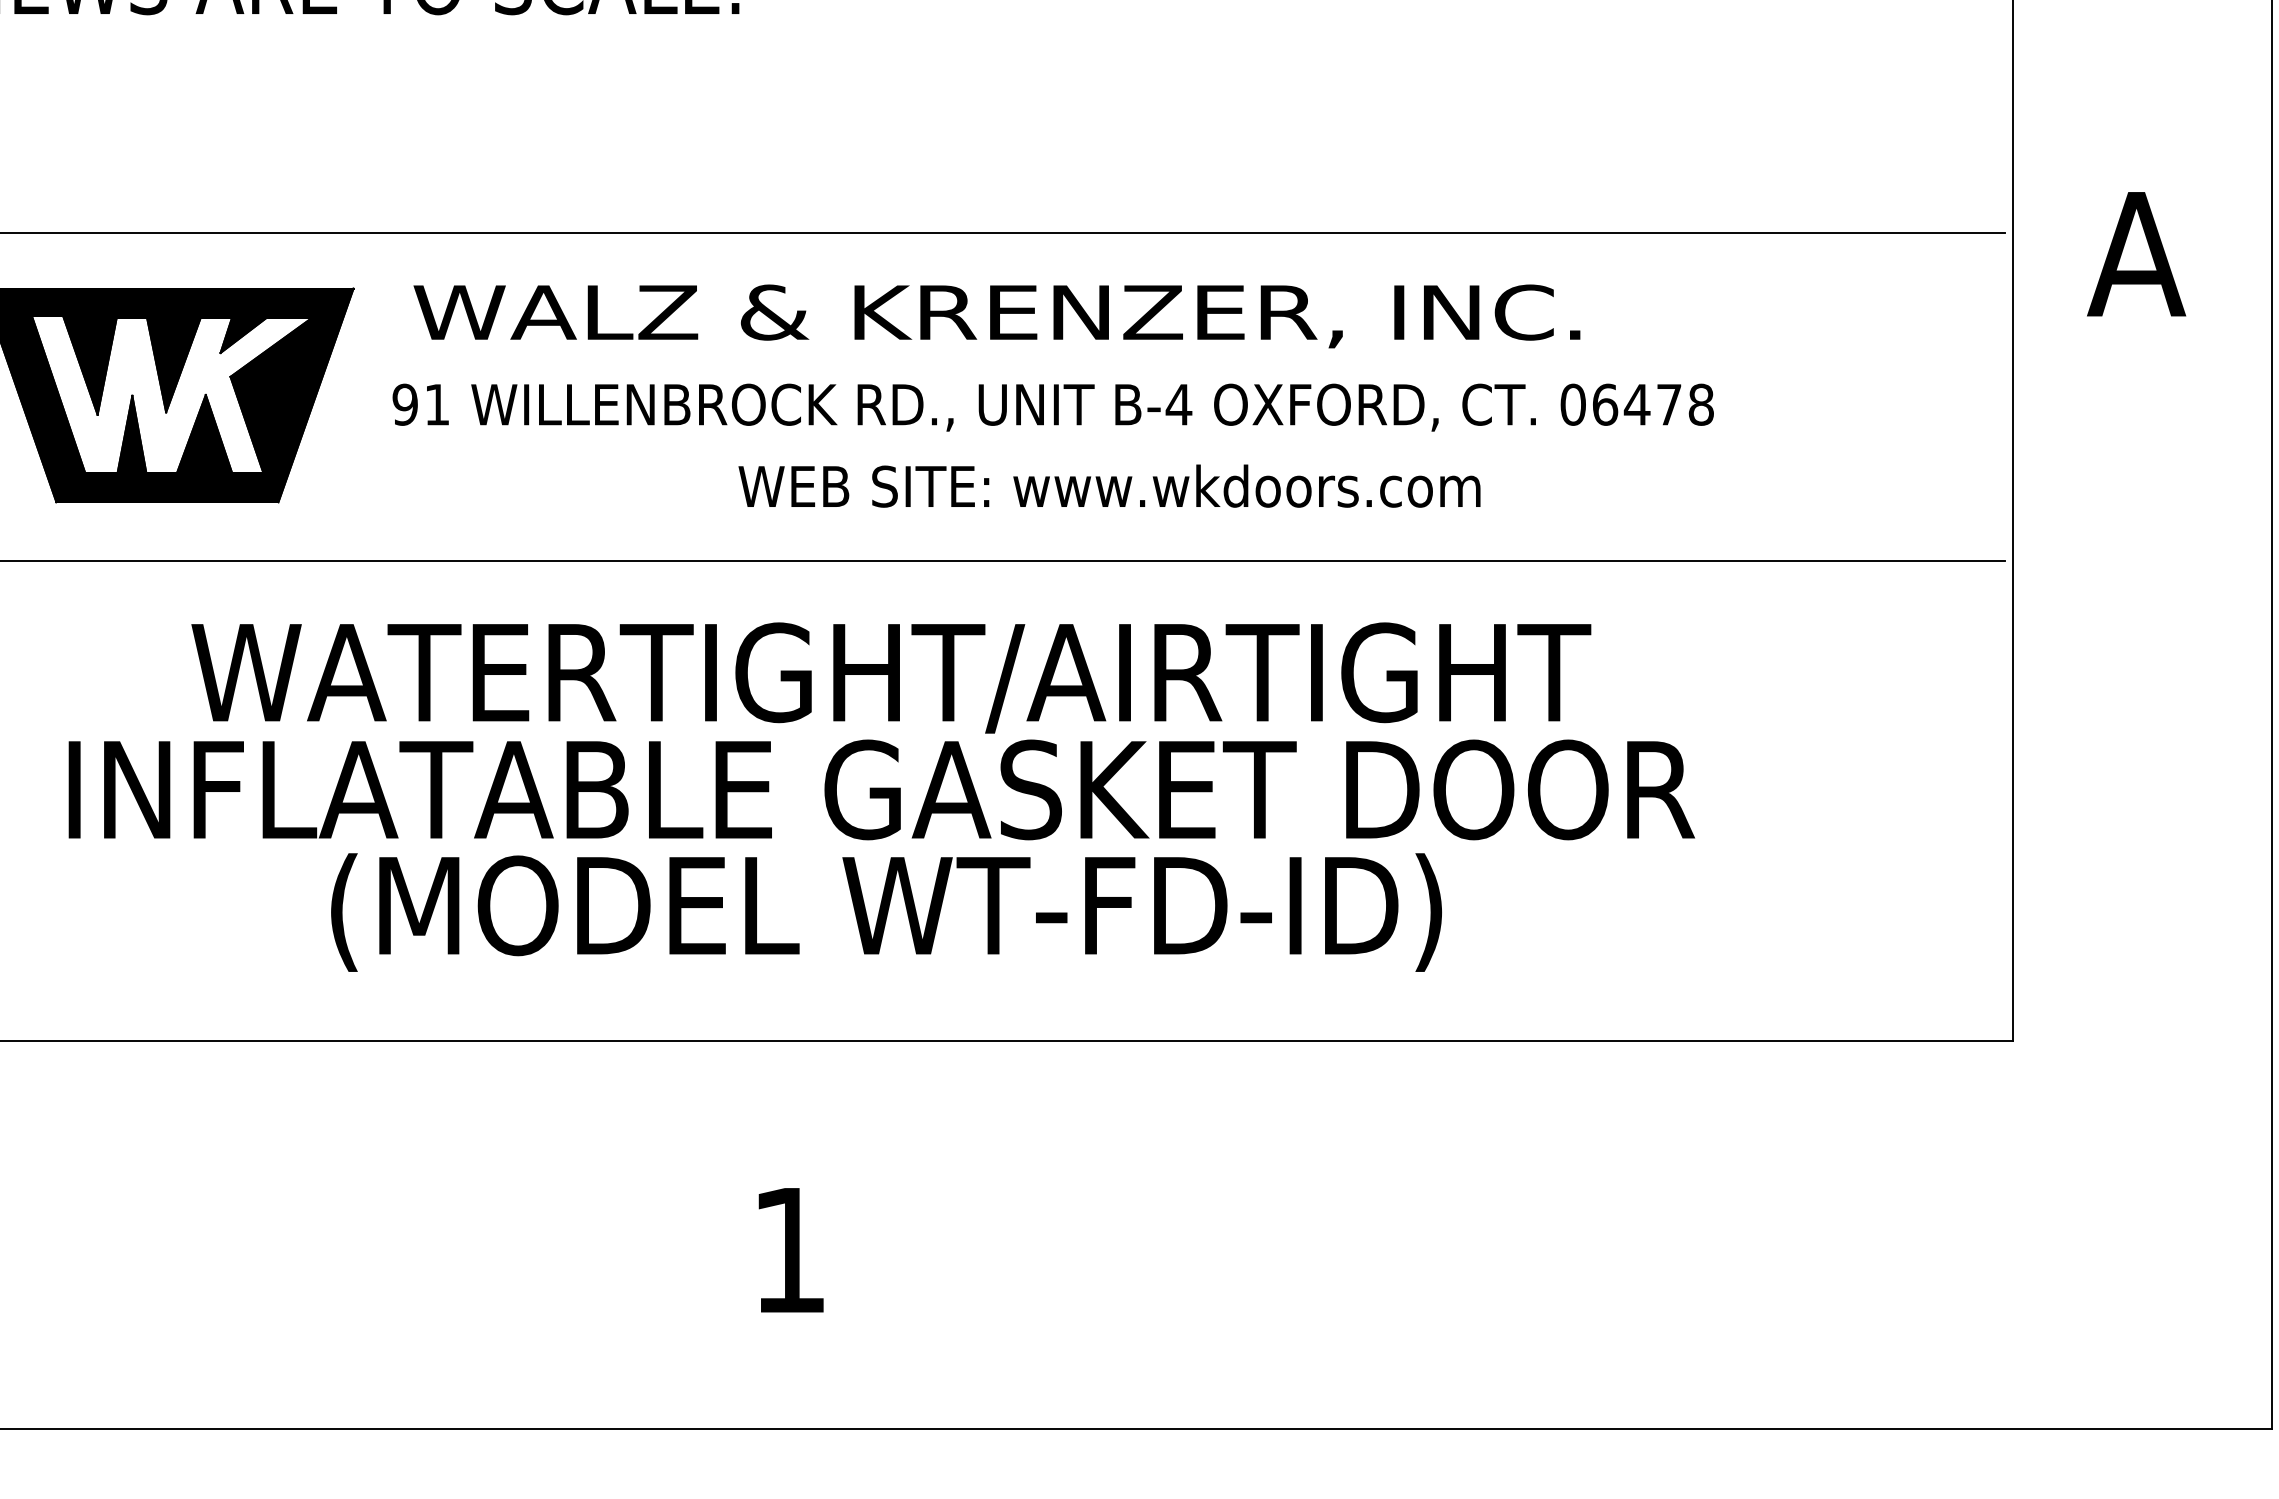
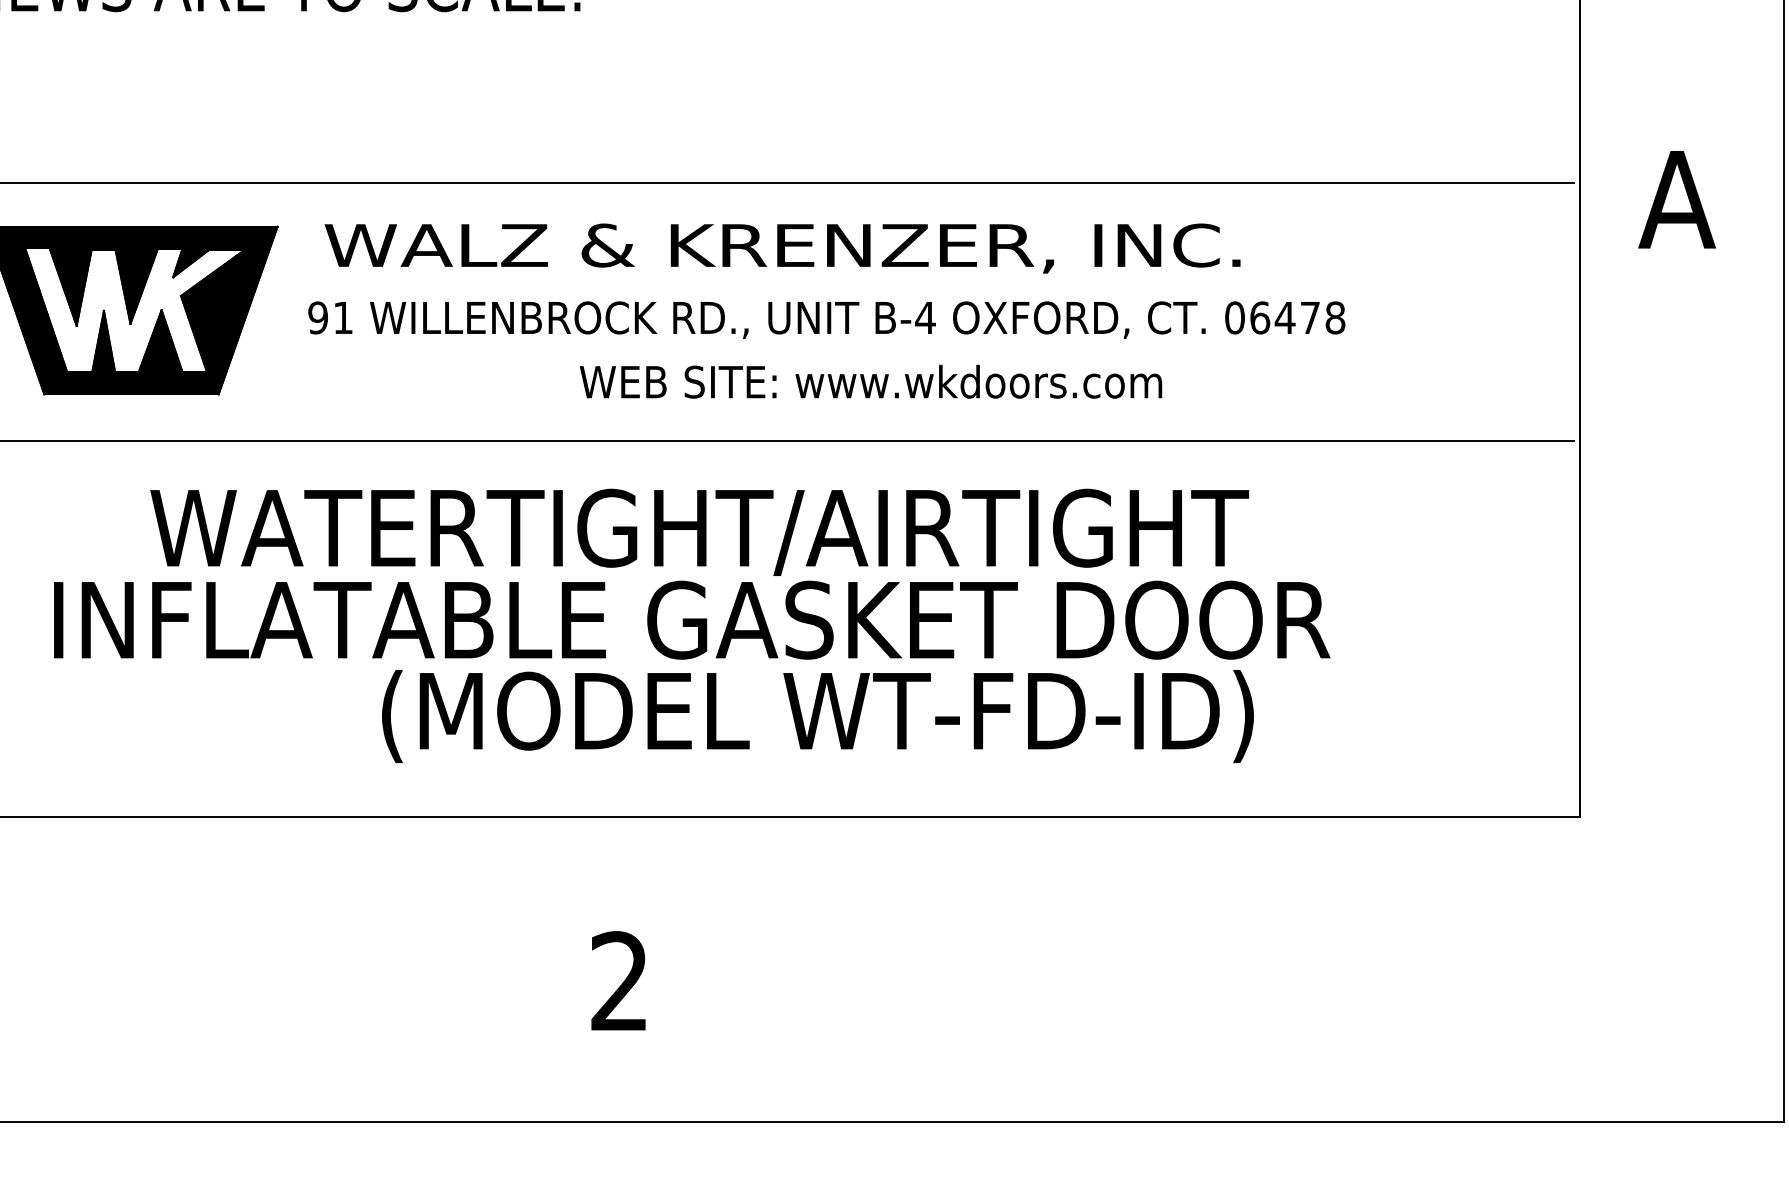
text: (885, 912) -> (817, 716), moved
text: (787, 1248) -> (618, 980), 1 -> 2

